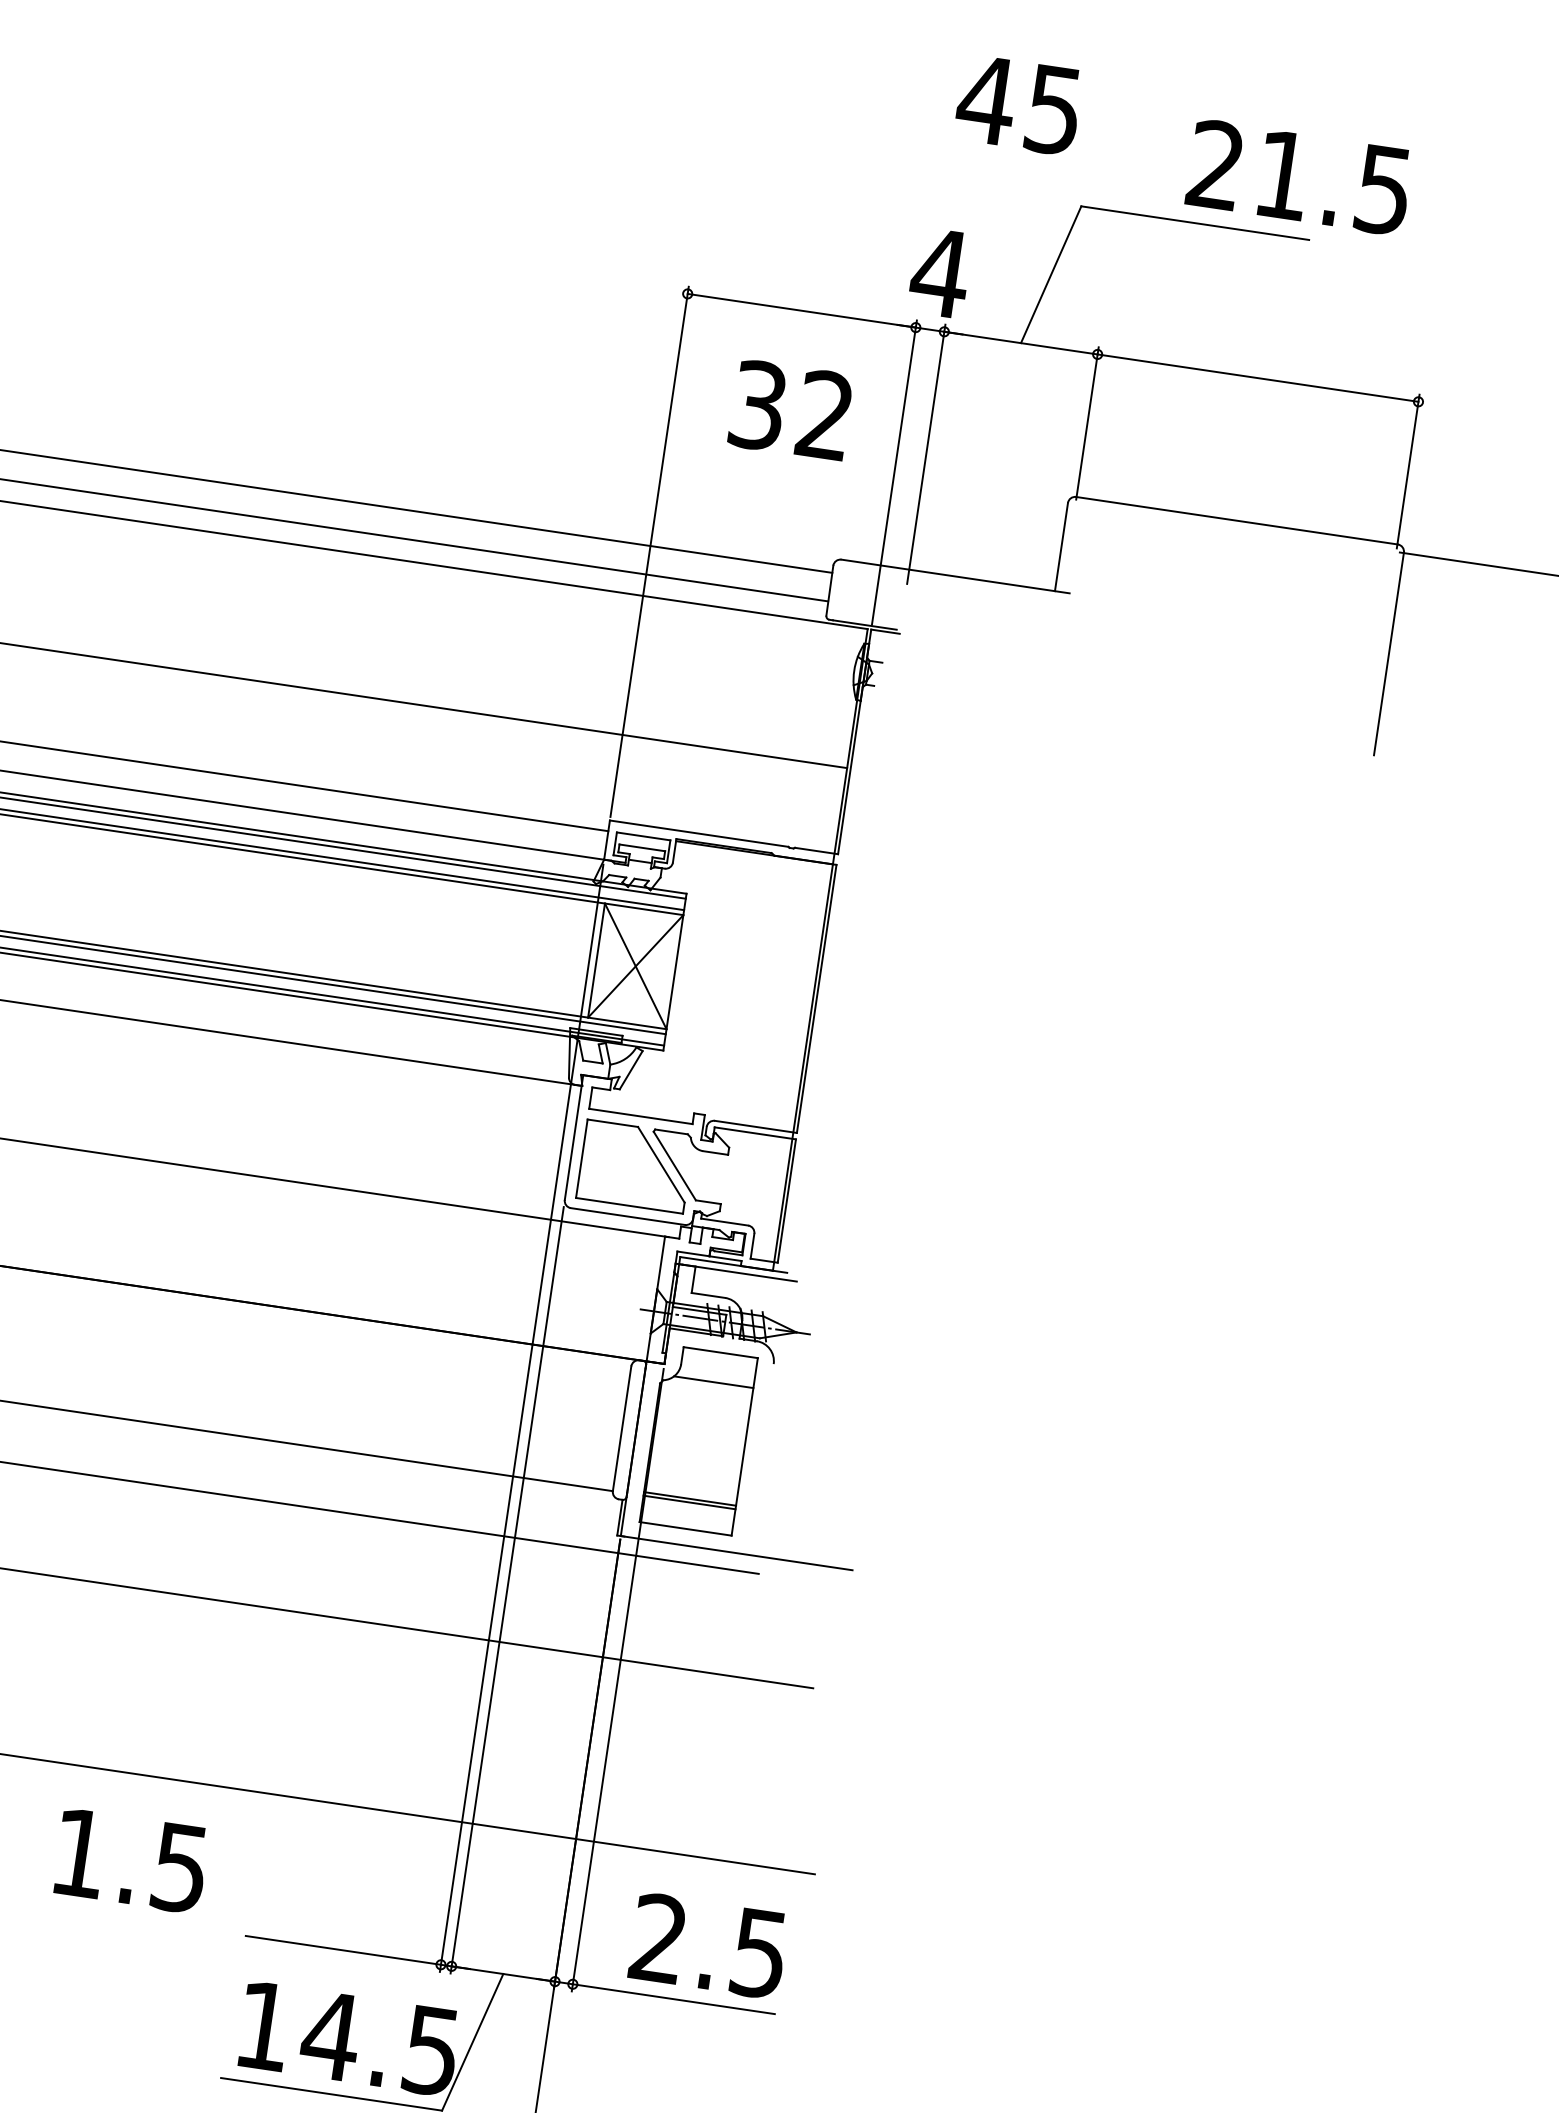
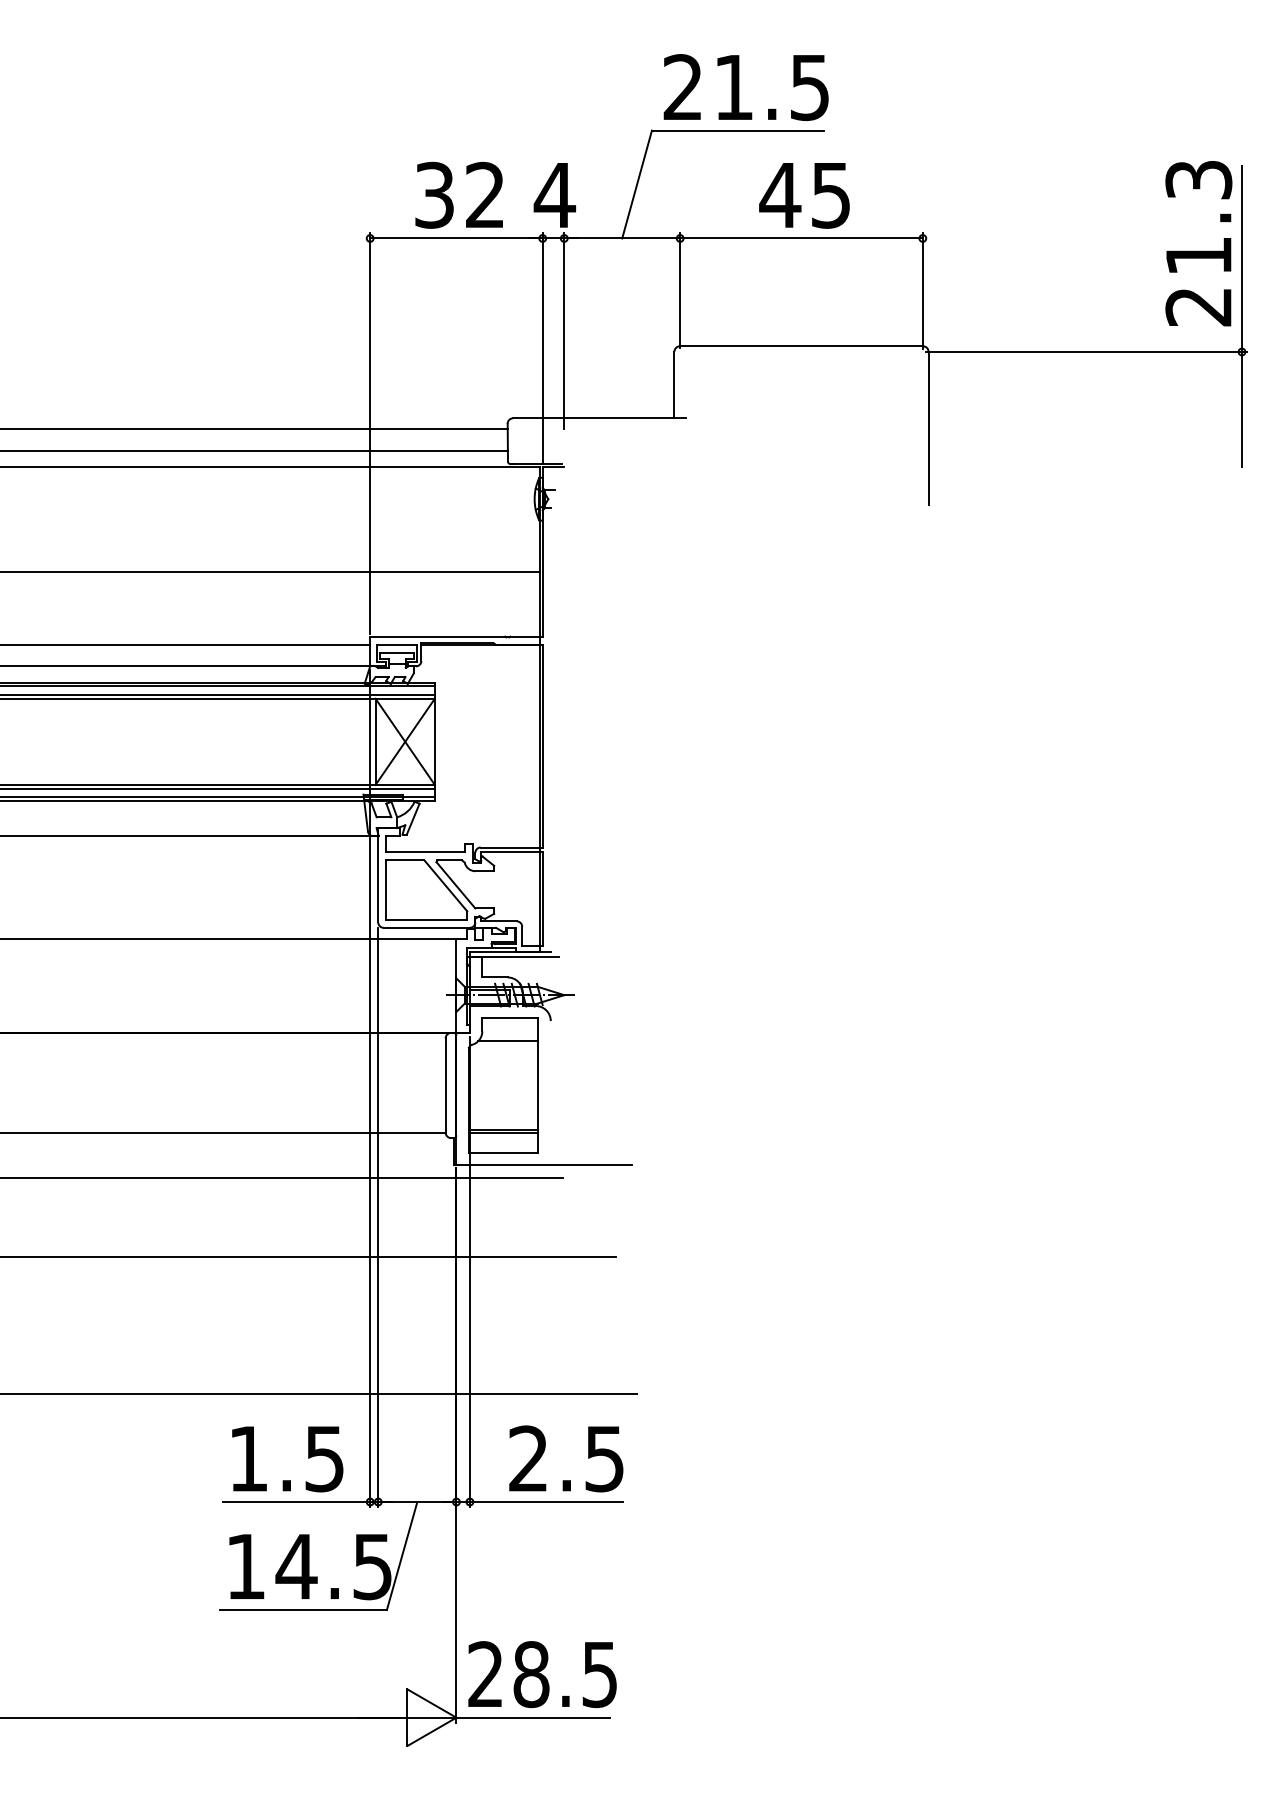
text: (1018, 105) -> (804, 195), moved
text: (1298, 177) -> (745, 87), moved
text: (790, 409) -> (458, 194), moved
text: (130, 1861) -> (287, 1459), moved

